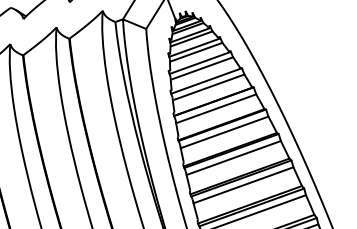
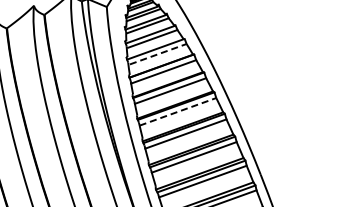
line: (209, 87) -> (158, 54), solid -> dashed
line: (233, 157) -> (177, 111), solid -> dashed

